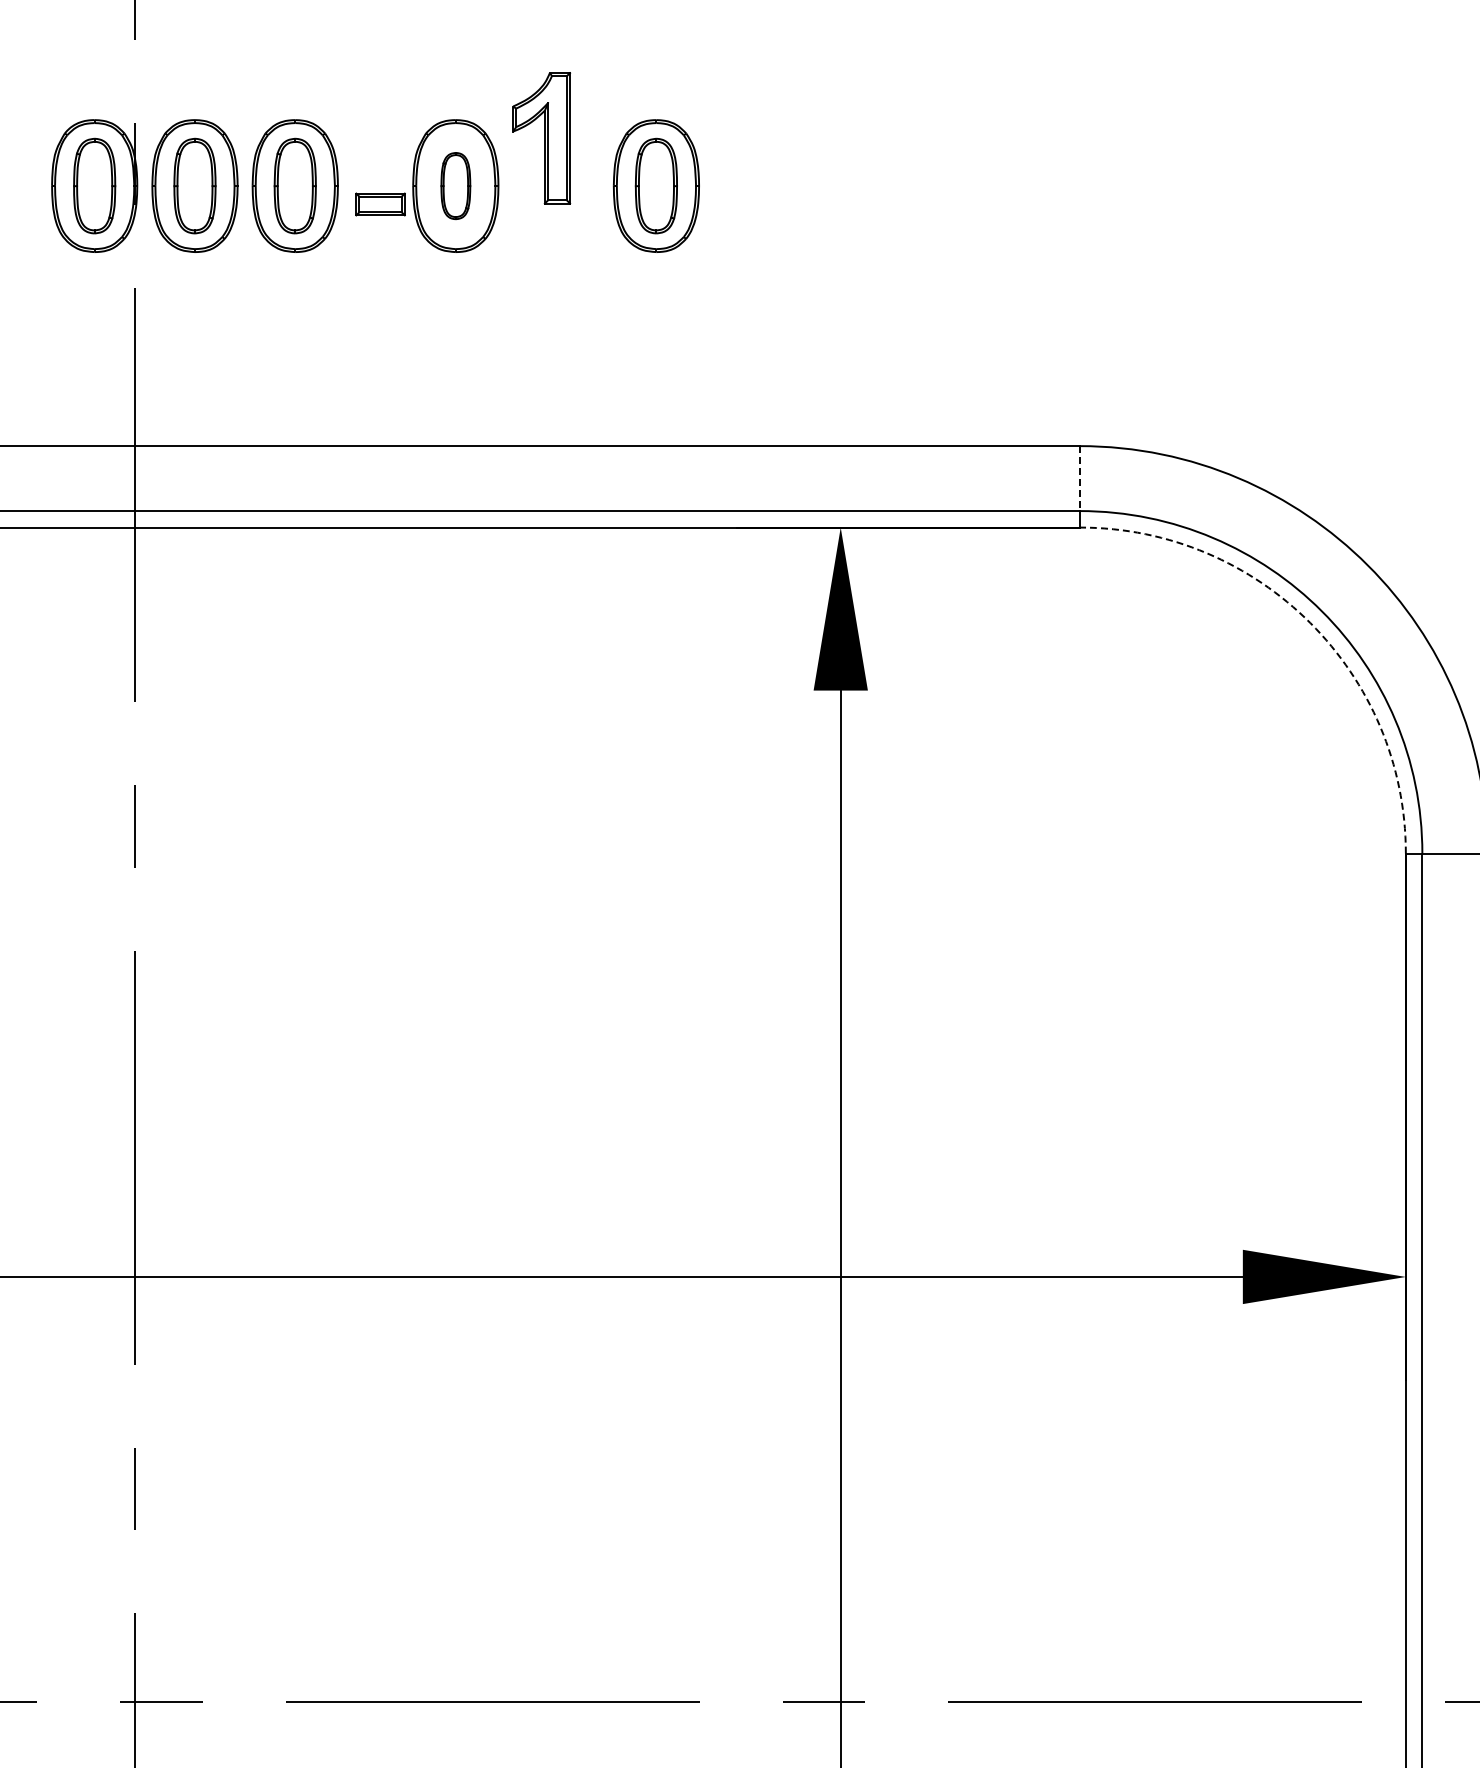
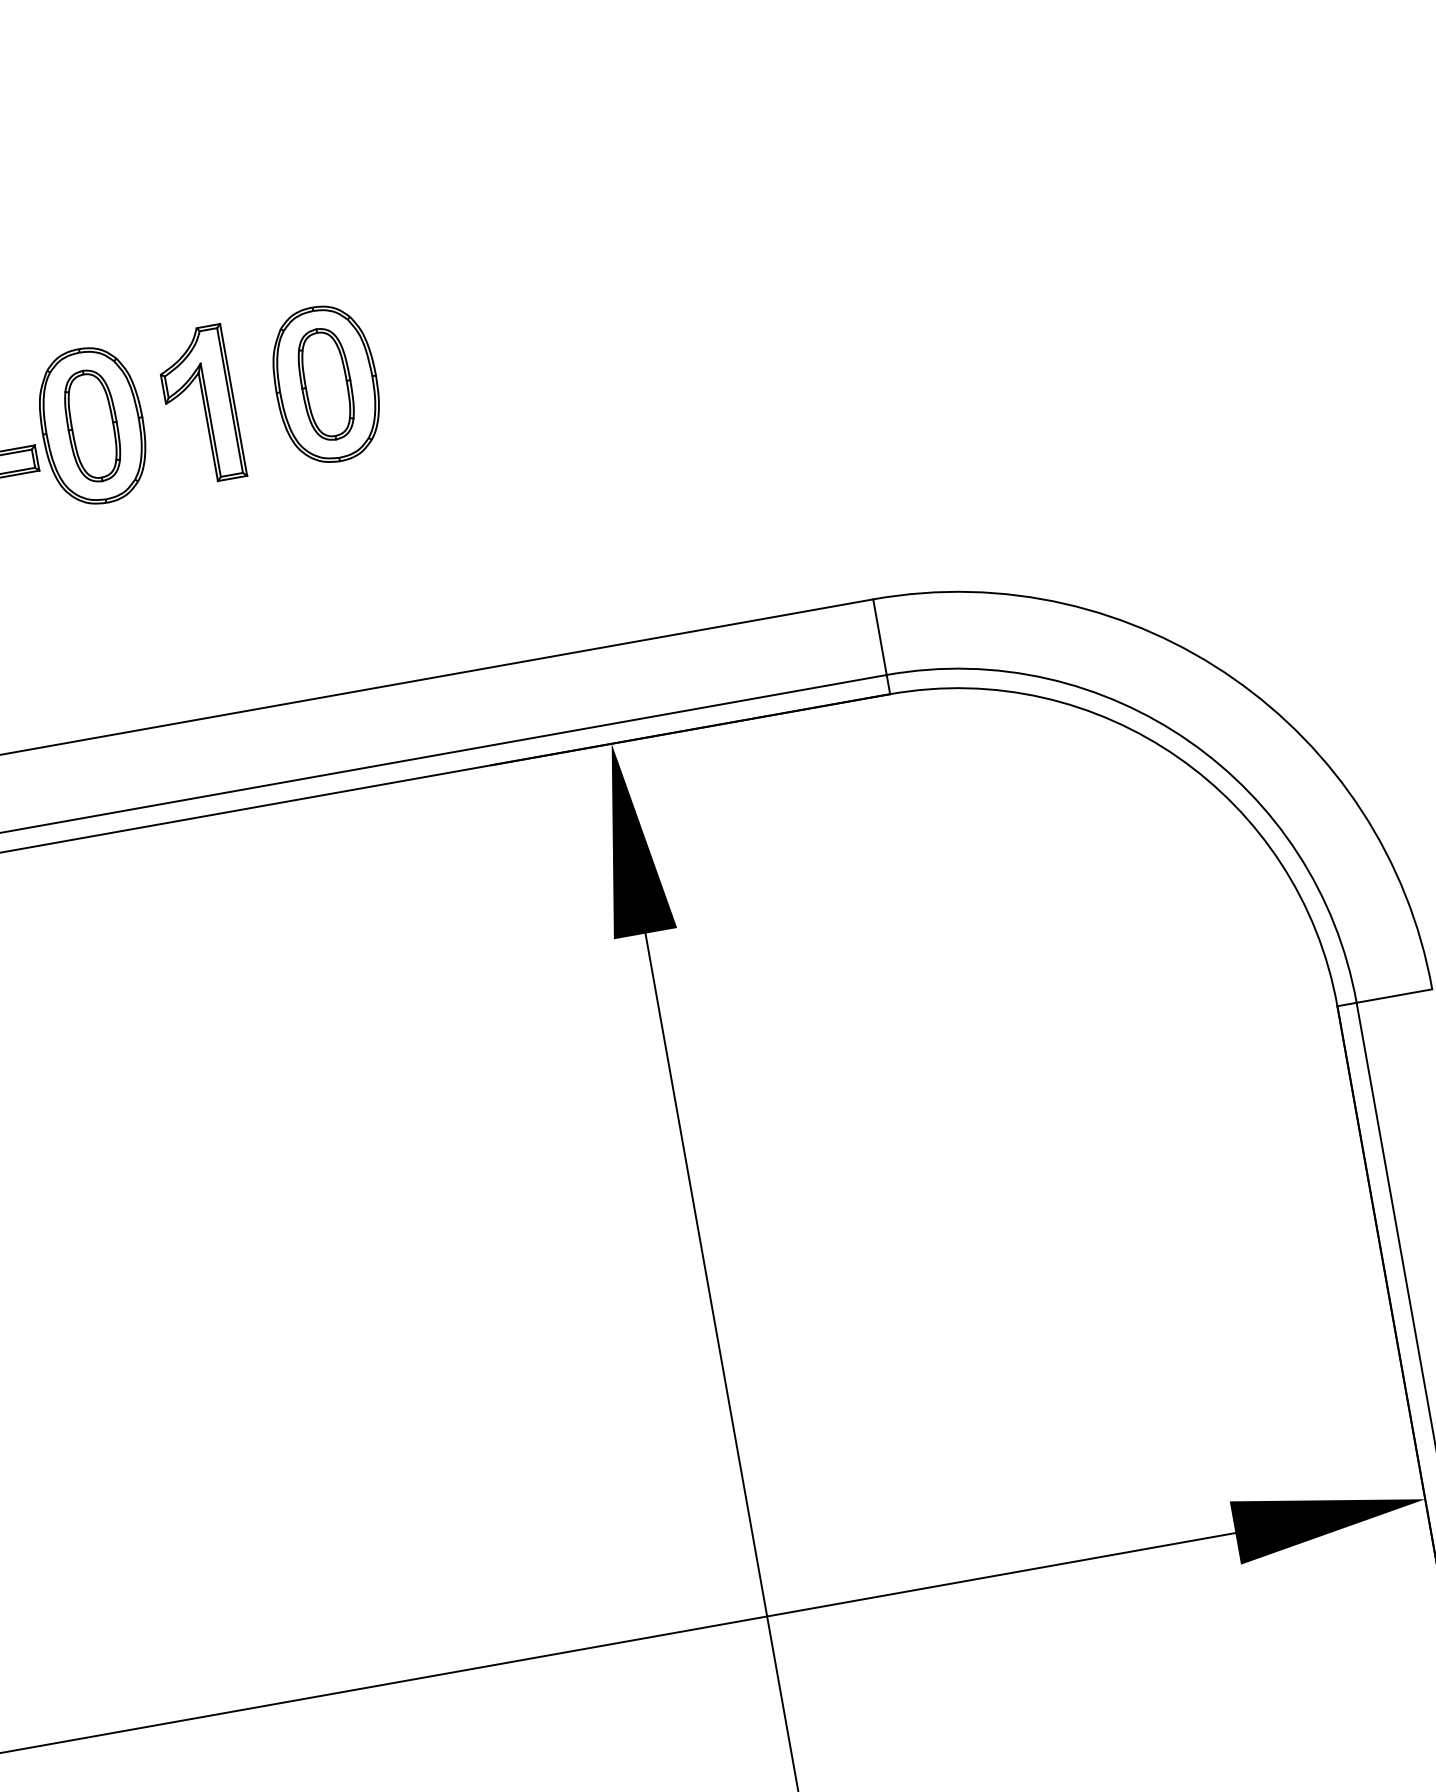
part: (541, 138) -> (200, 406), moved
part: (455, 185) -> (92, 425), size x1.43
line: (1079, 479) -> (879, 638), dashed -> solid
arc: (1310, 623) -> (1178, 758), dashed -> solid

